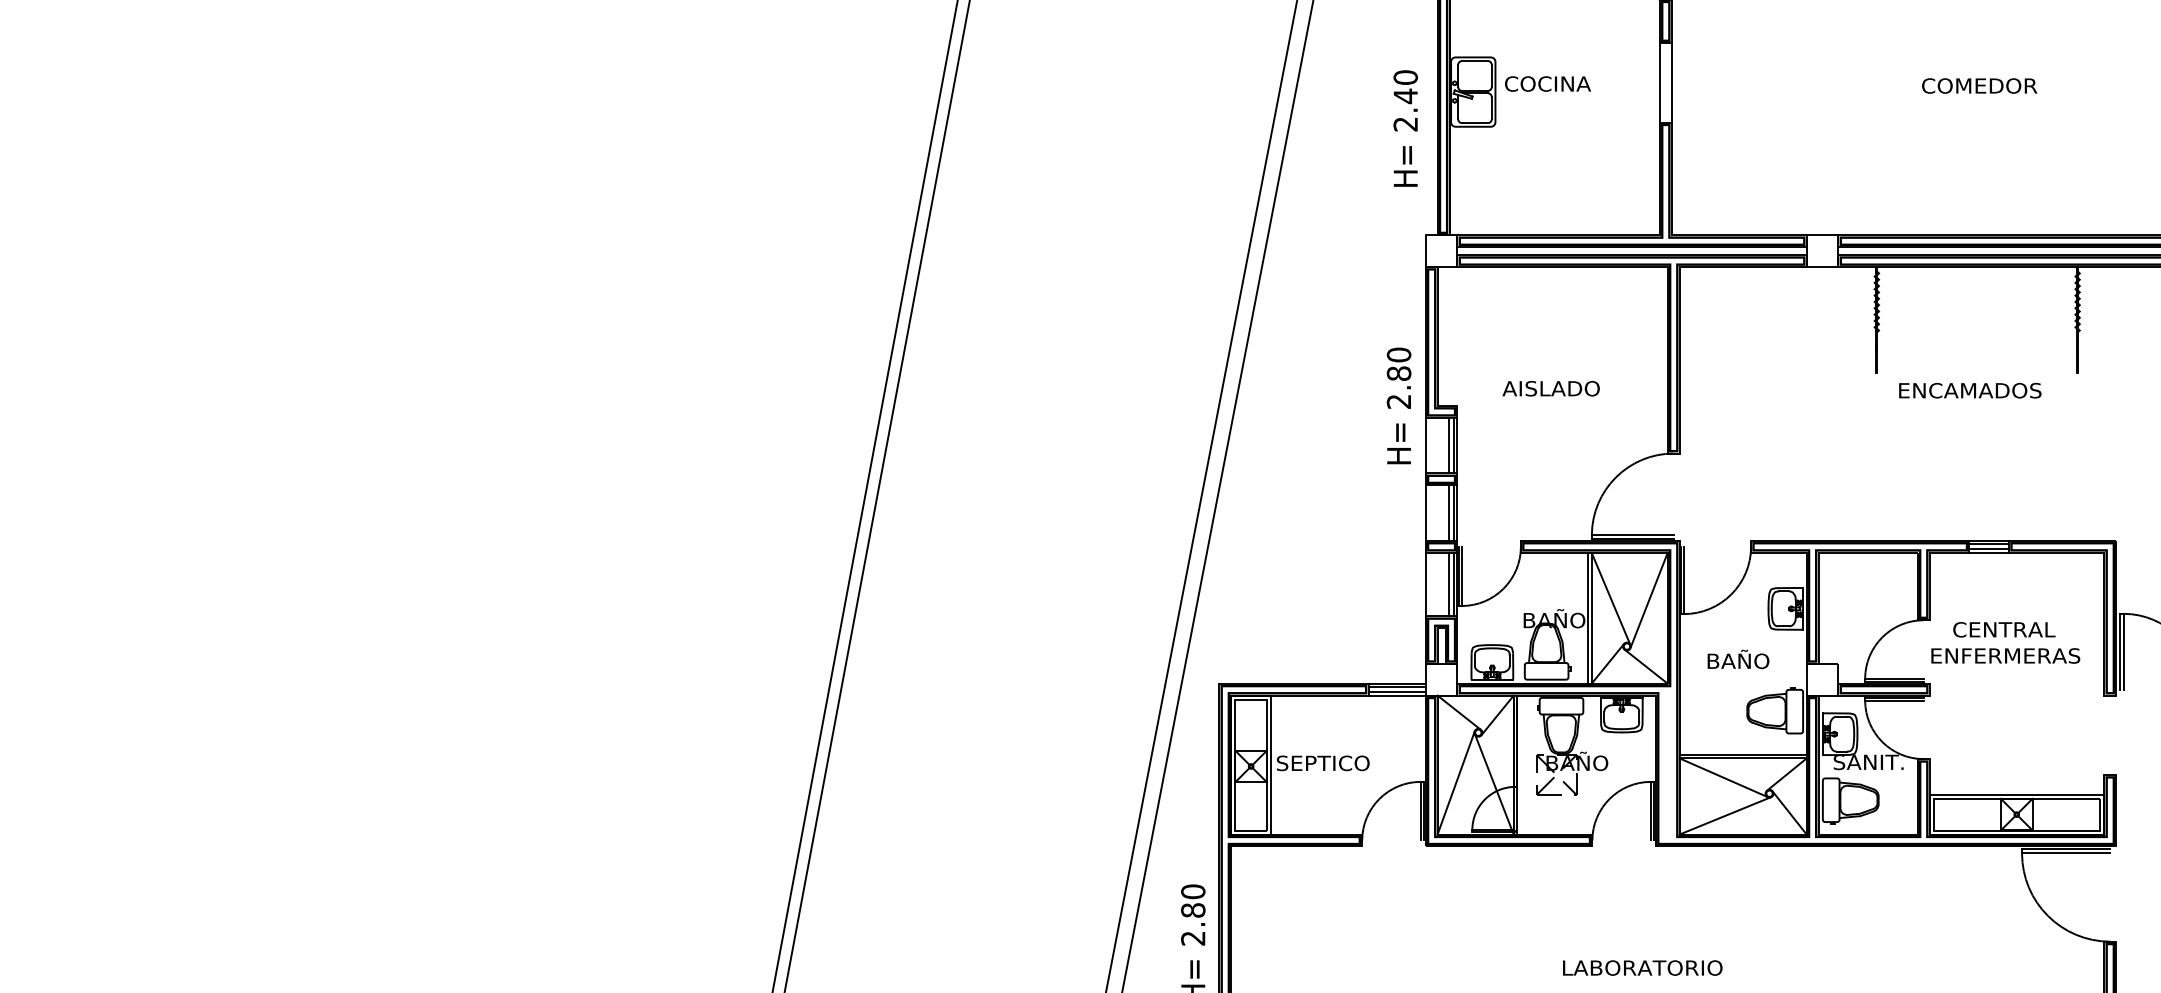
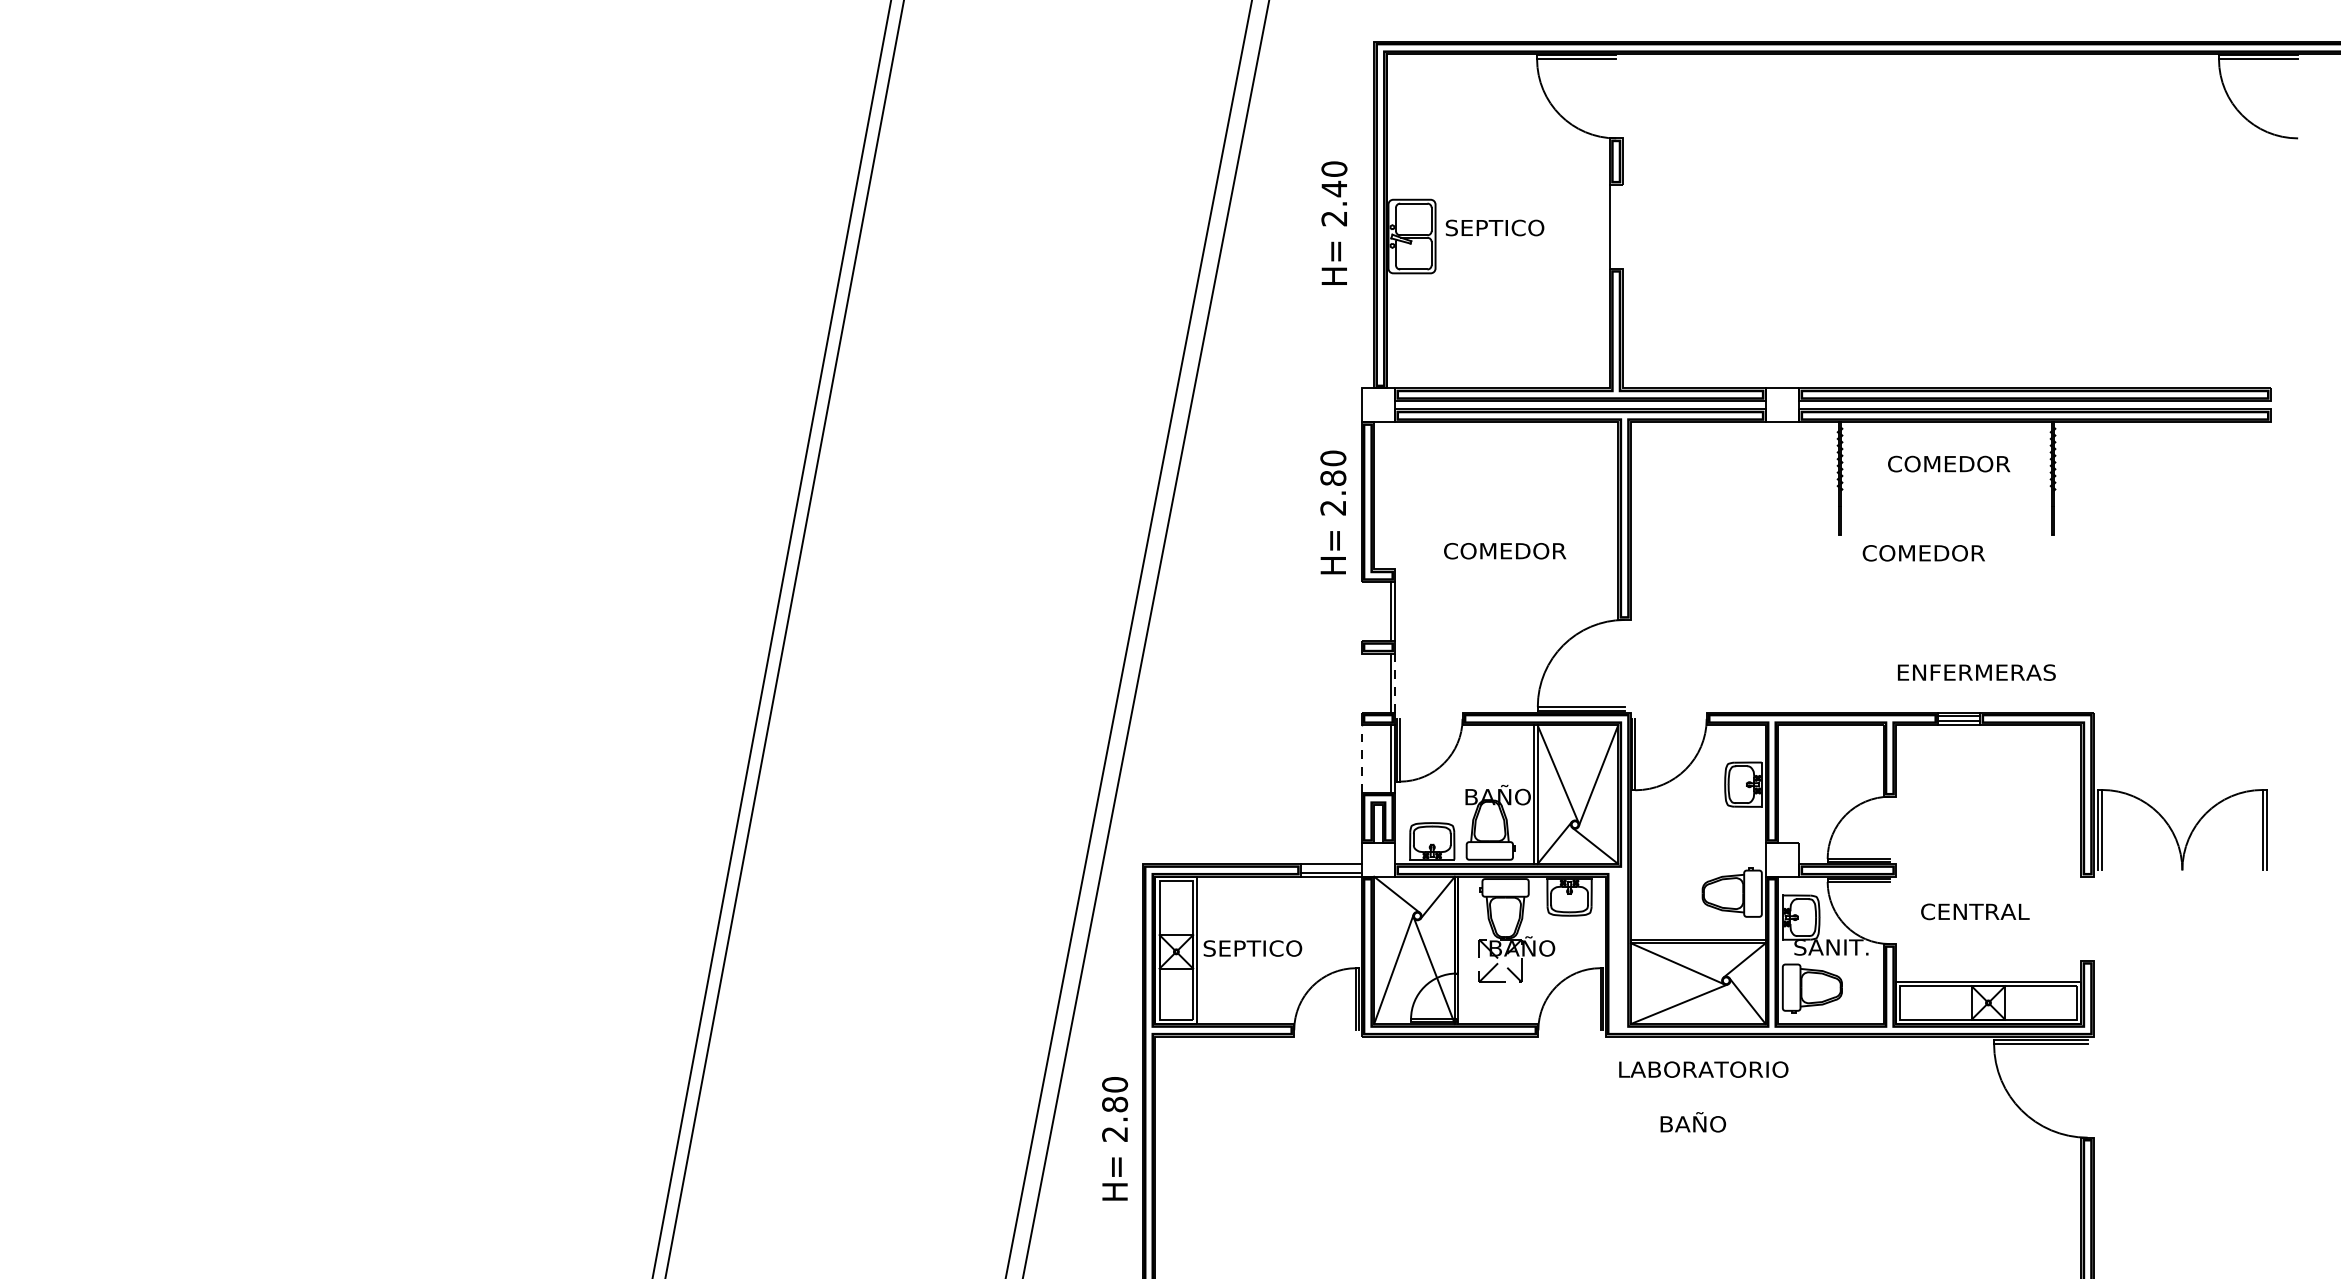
line: (1671, 82) -> (1622, 226), removed
text: (1551, 83) -> (1494, 227), COCINA -> SEPTICO
text: (1980, 85) -> (1949, 463), moved
text: (1405, 127) -> (1334, 222), moved
text: (1560, 388) -> (1504, 550), AISLADO -> COMEDOR
text: (1969, 390) -> (1938, 553), ENCAMADOS -> COMEDOR
text: (1399, 405) -> (1333, 512), moved
line: (1425, 445) -> (1361, 611), removed
line: (1449, 445) -> (1386, 611), removed
line: (1425, 512) -> (1361, 682), removed
line: (1449, 512) -> (1386, 682), removed
line: (1457, 513) -> (1395, 683), solid -> dashed
line: (1425, 584) -> (1361, 758), solid -> dashed
line: (1449, 584) -> (1386, 758), removed
text: (2004, 629) -> (1975, 911), moved
text: (2005, 655) -> (1976, 672), moved
text: (1738, 659) -> (1693, 1122), moved
line: (1395, 686) -> (1329, 867), removed
text: (1642, 967) -> (1703, 1069), moved

